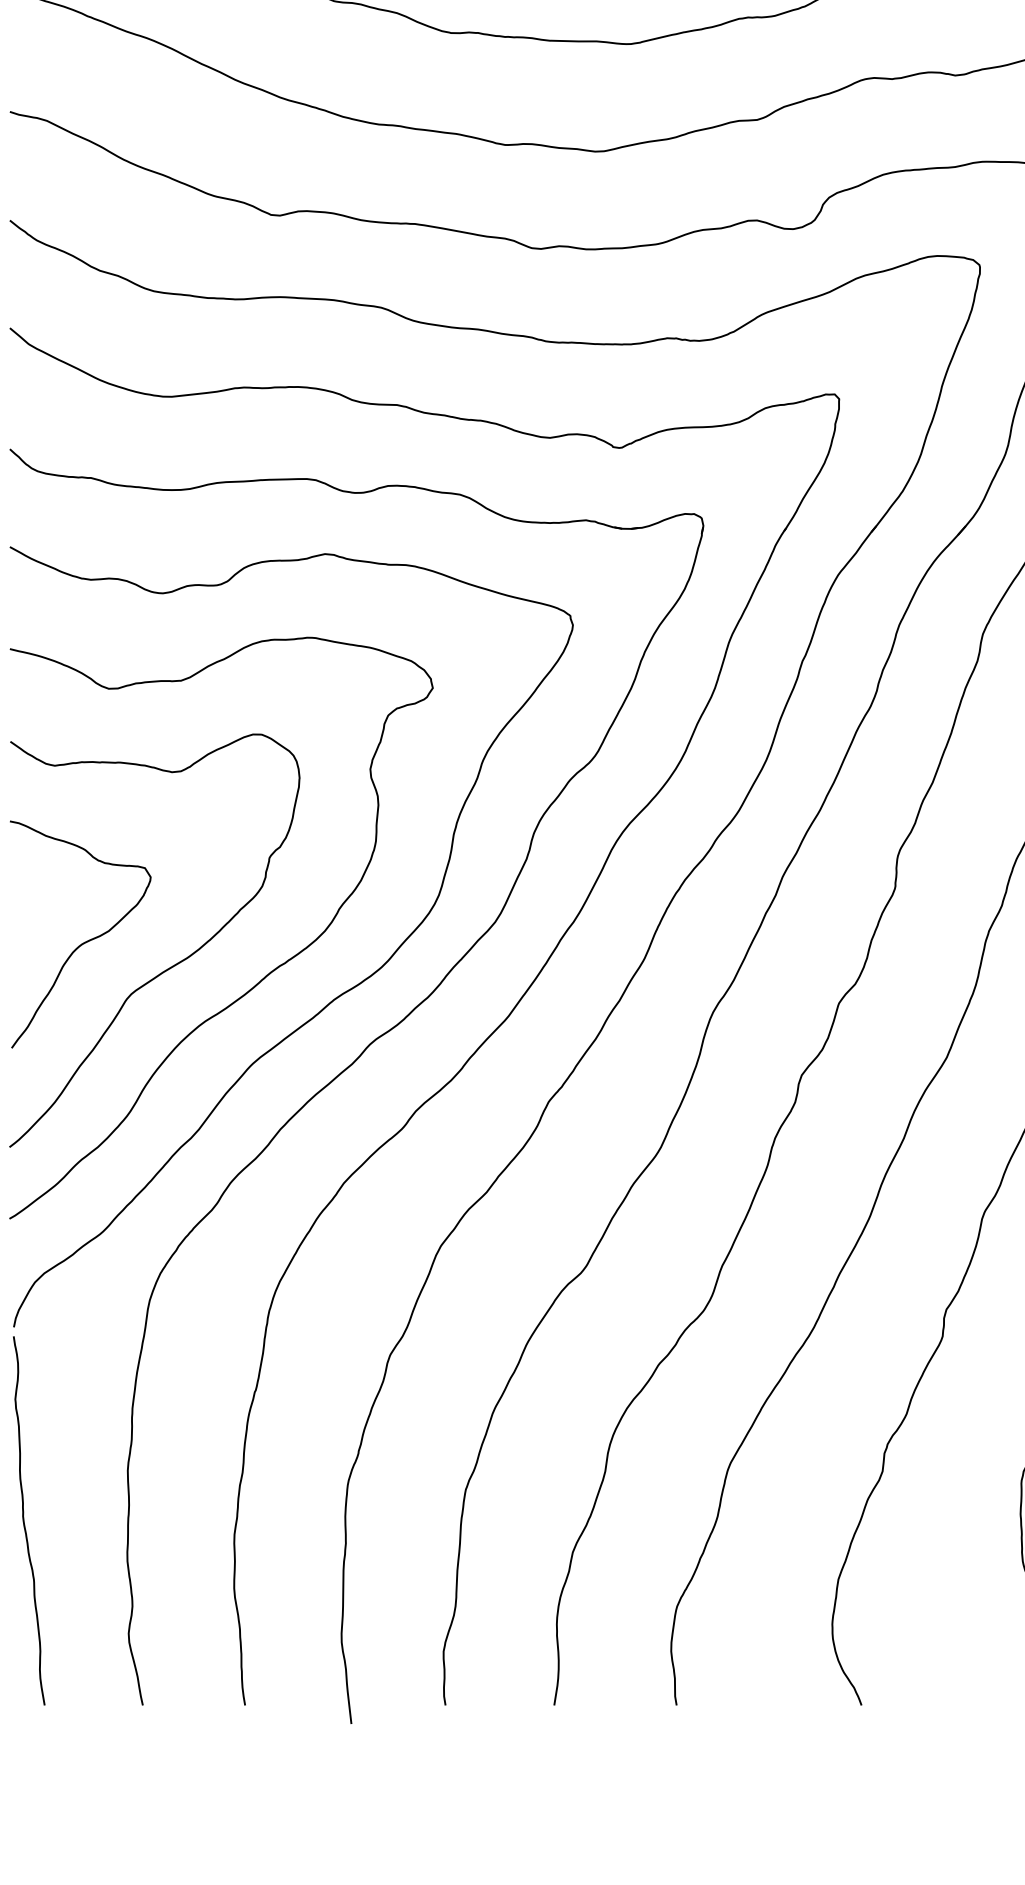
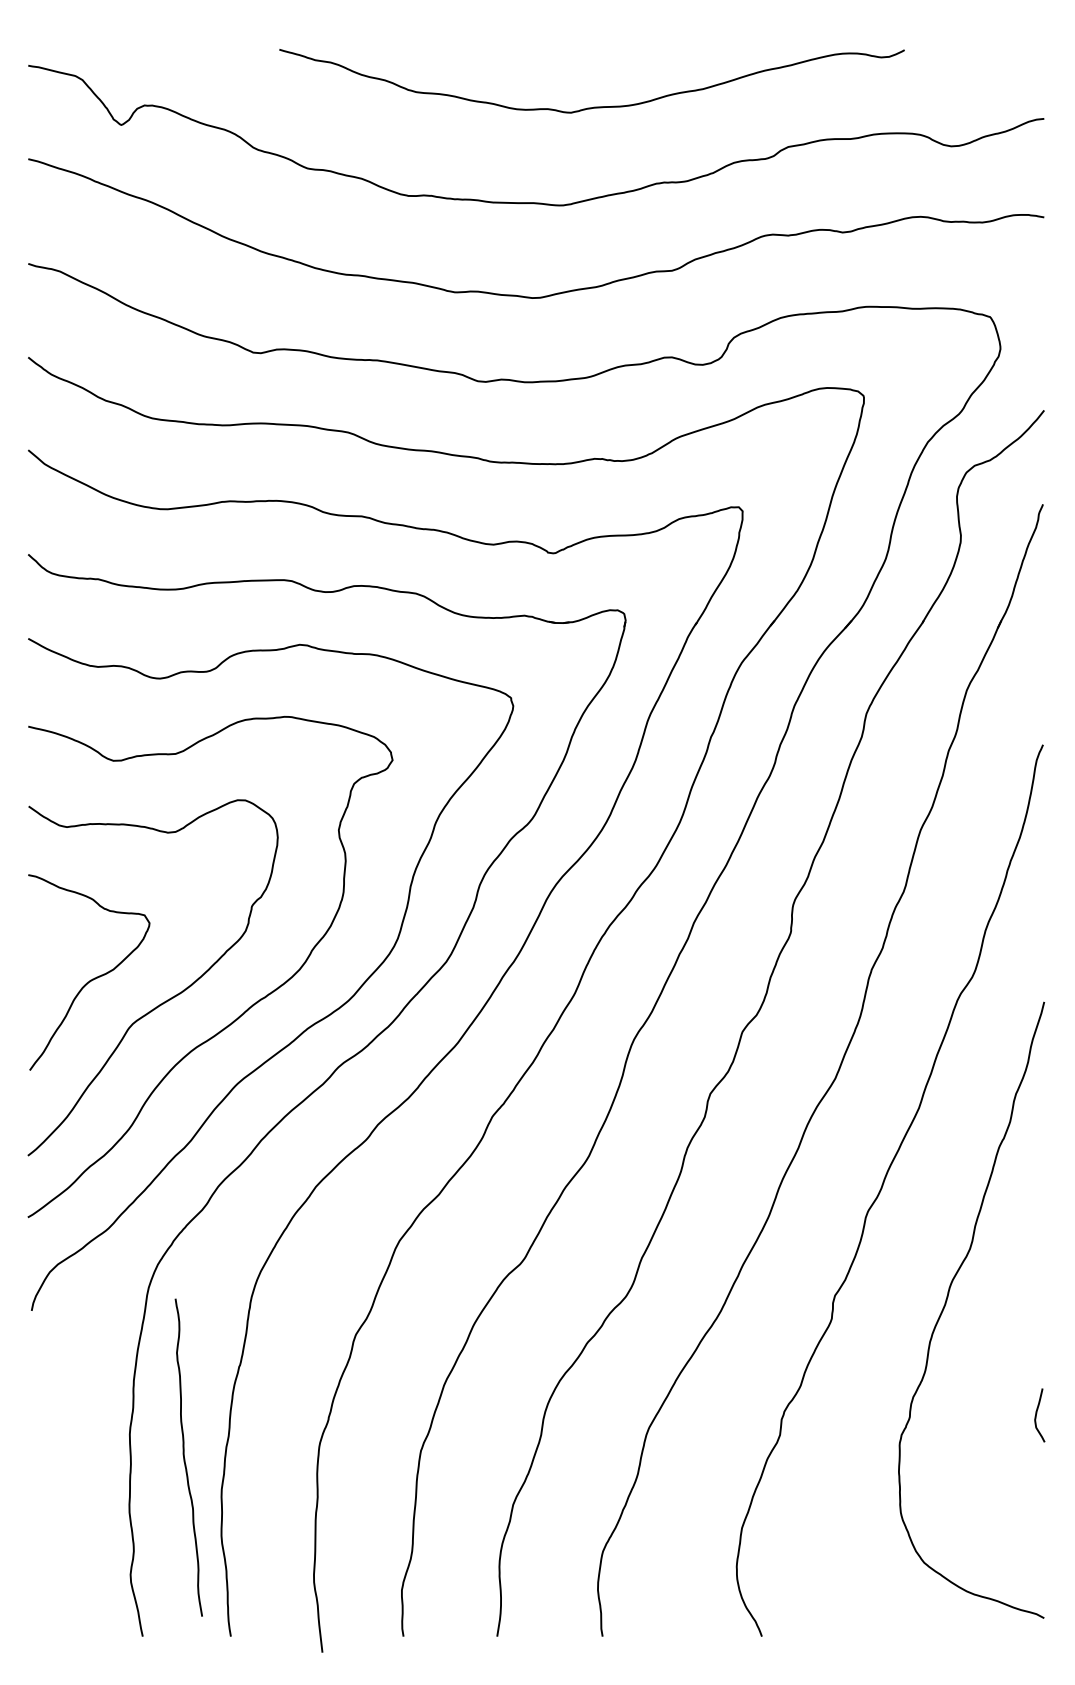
curve: (25, 1521) -> (185, 1458), moved

